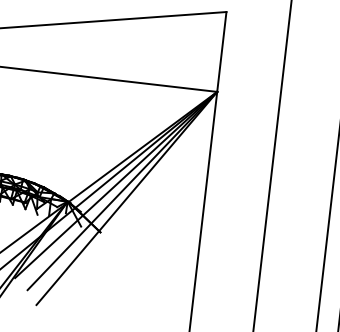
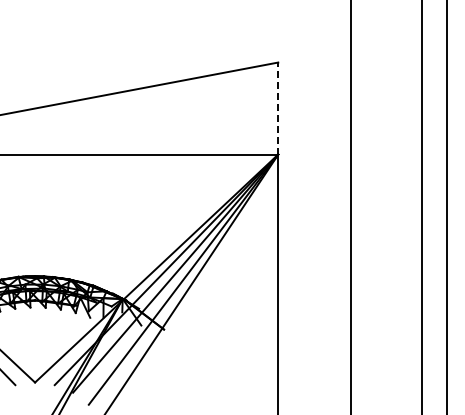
line: (222, 51) -> (278, 108), solid -> dashed

